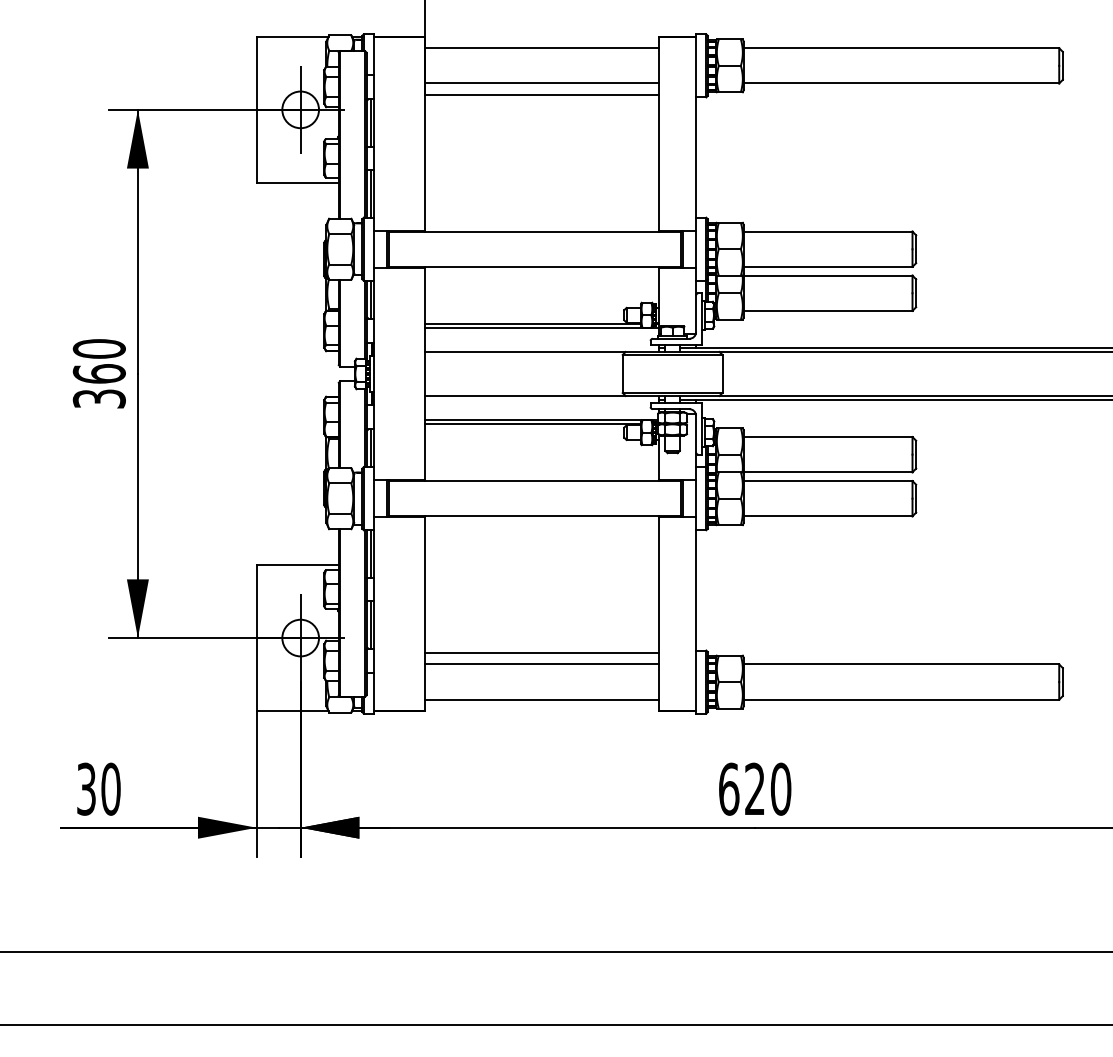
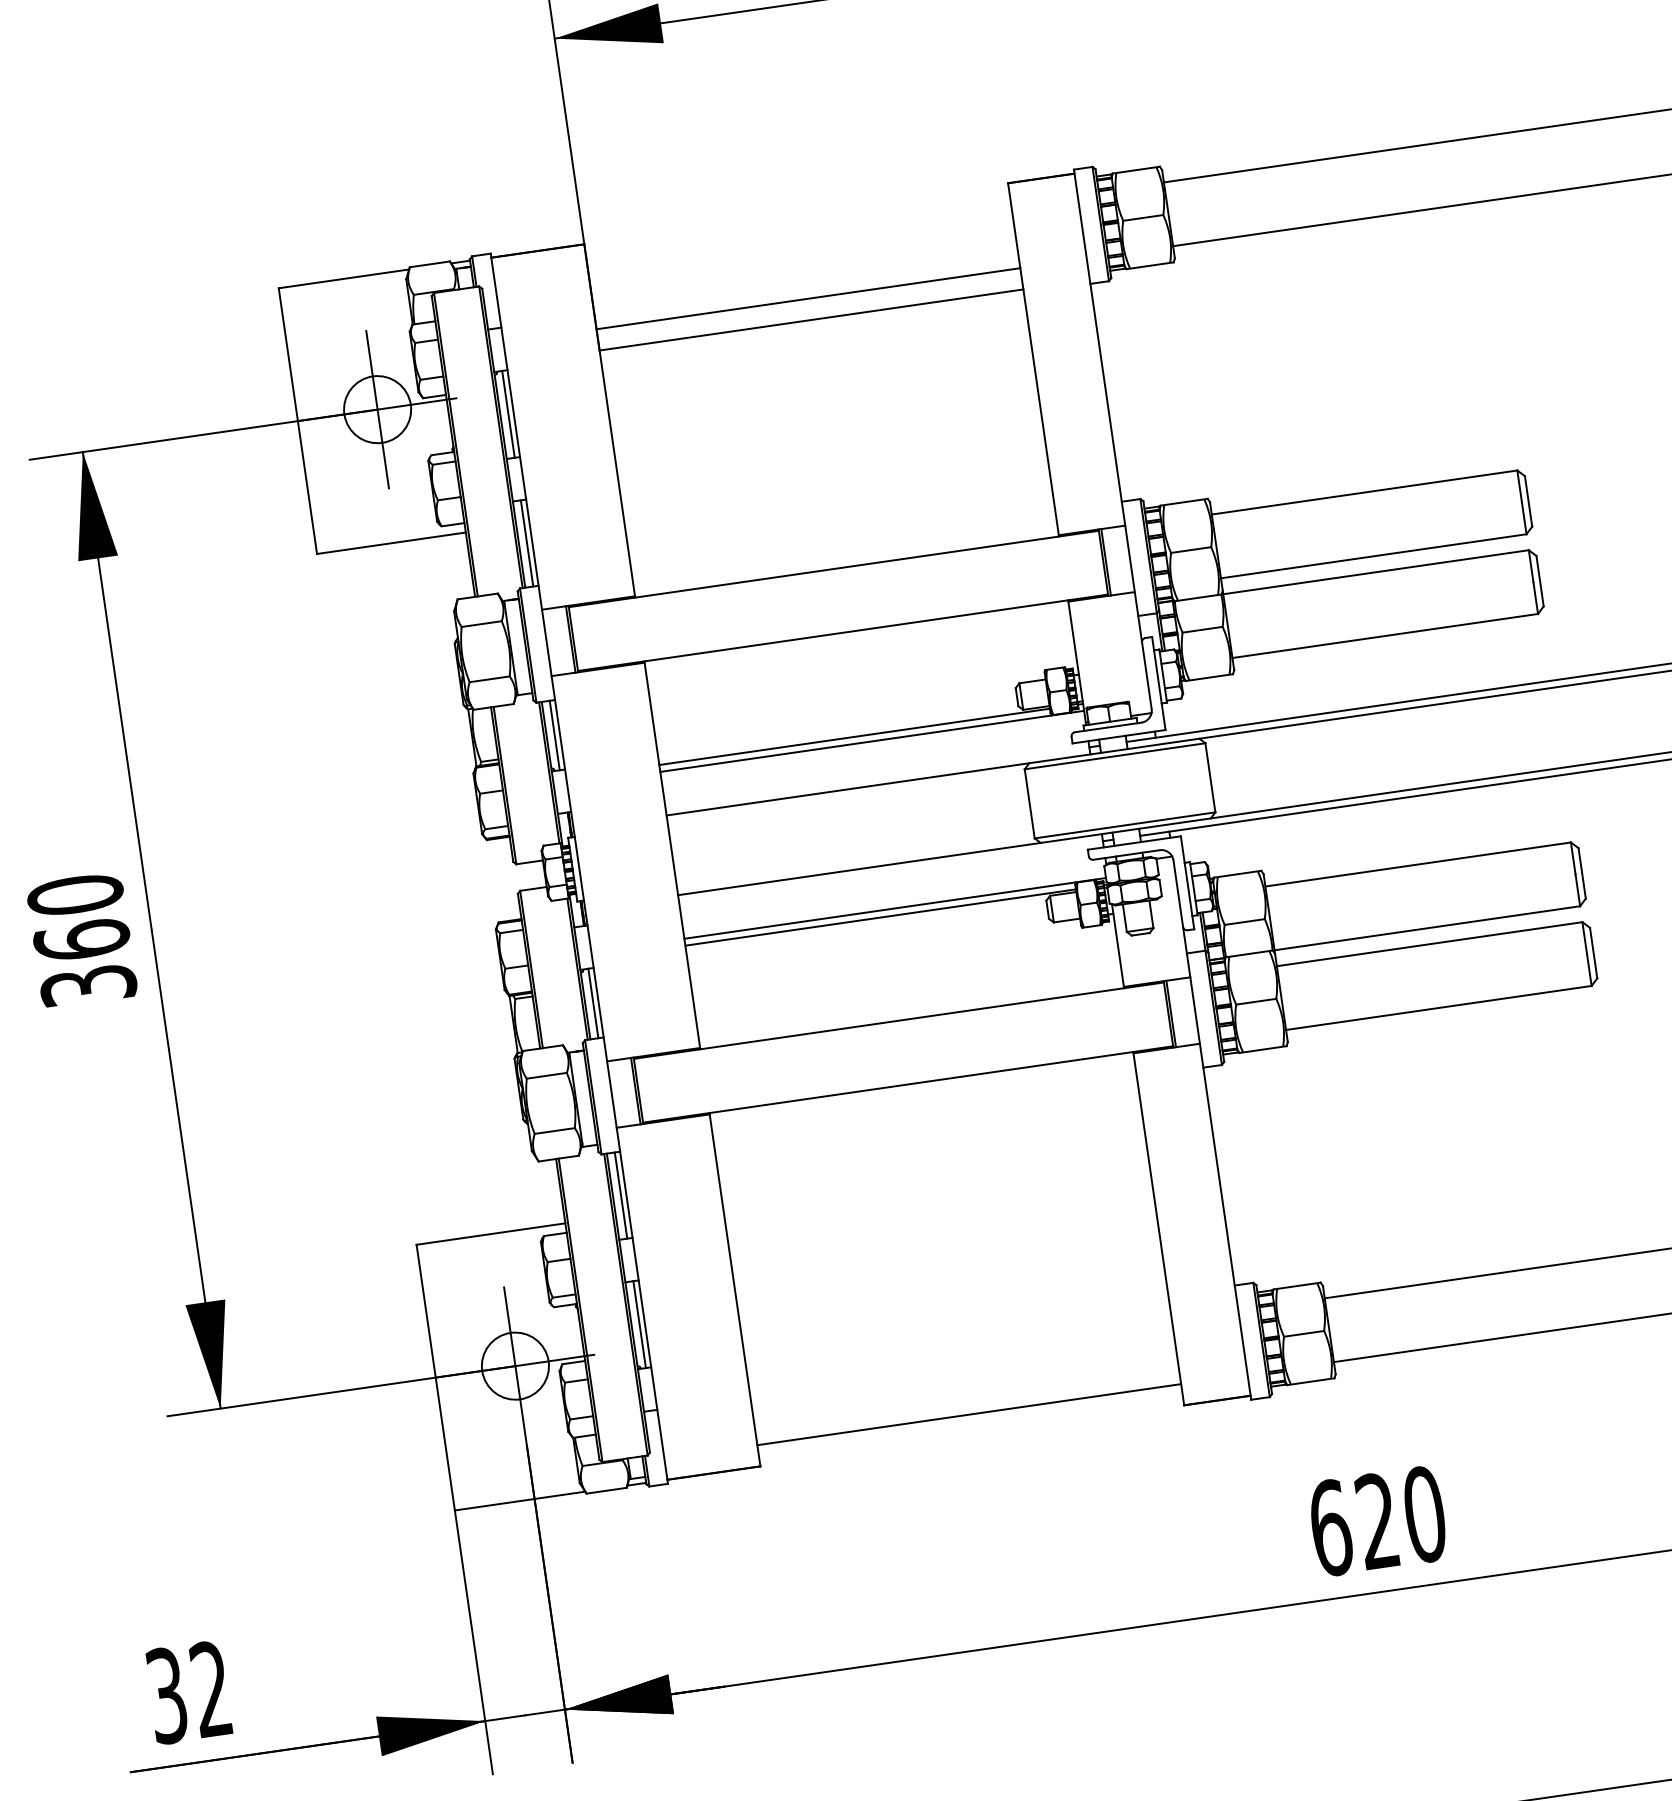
line: (542, 48) -> (799, 235), removed
line: (542, 652) -> (957, 1329), removed
line: (542, 664) -> (960, 1350), removed
text: (110, 788) -> (210, 1688), 30 -> 32

